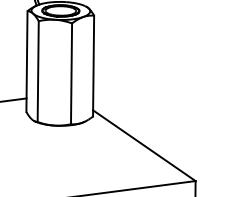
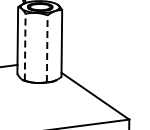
line: (38, 70) -> (25, 46), solid -> dashed
line: (71, 73) -> (47, 48), solid -> dashed

